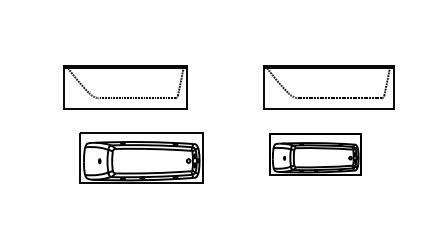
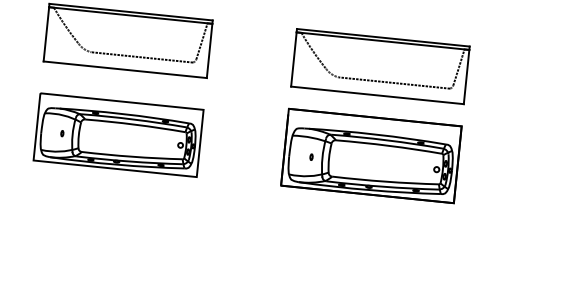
part: (328, 87) -> (380, 66), moved
part: (315, 154) -> (371, 155), size x1.43
part: (141, 157) -> (118, 134), moved

